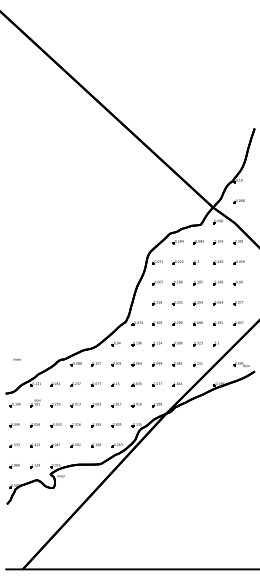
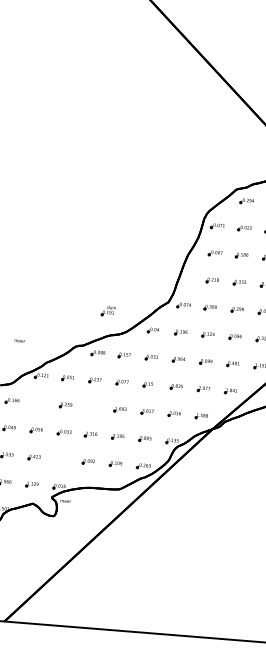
part: (35, 403) -> (108, 311), moved
part: (75, 405) -> (92, 408), removed
part: (55, 445) -> (61, 459), removed

